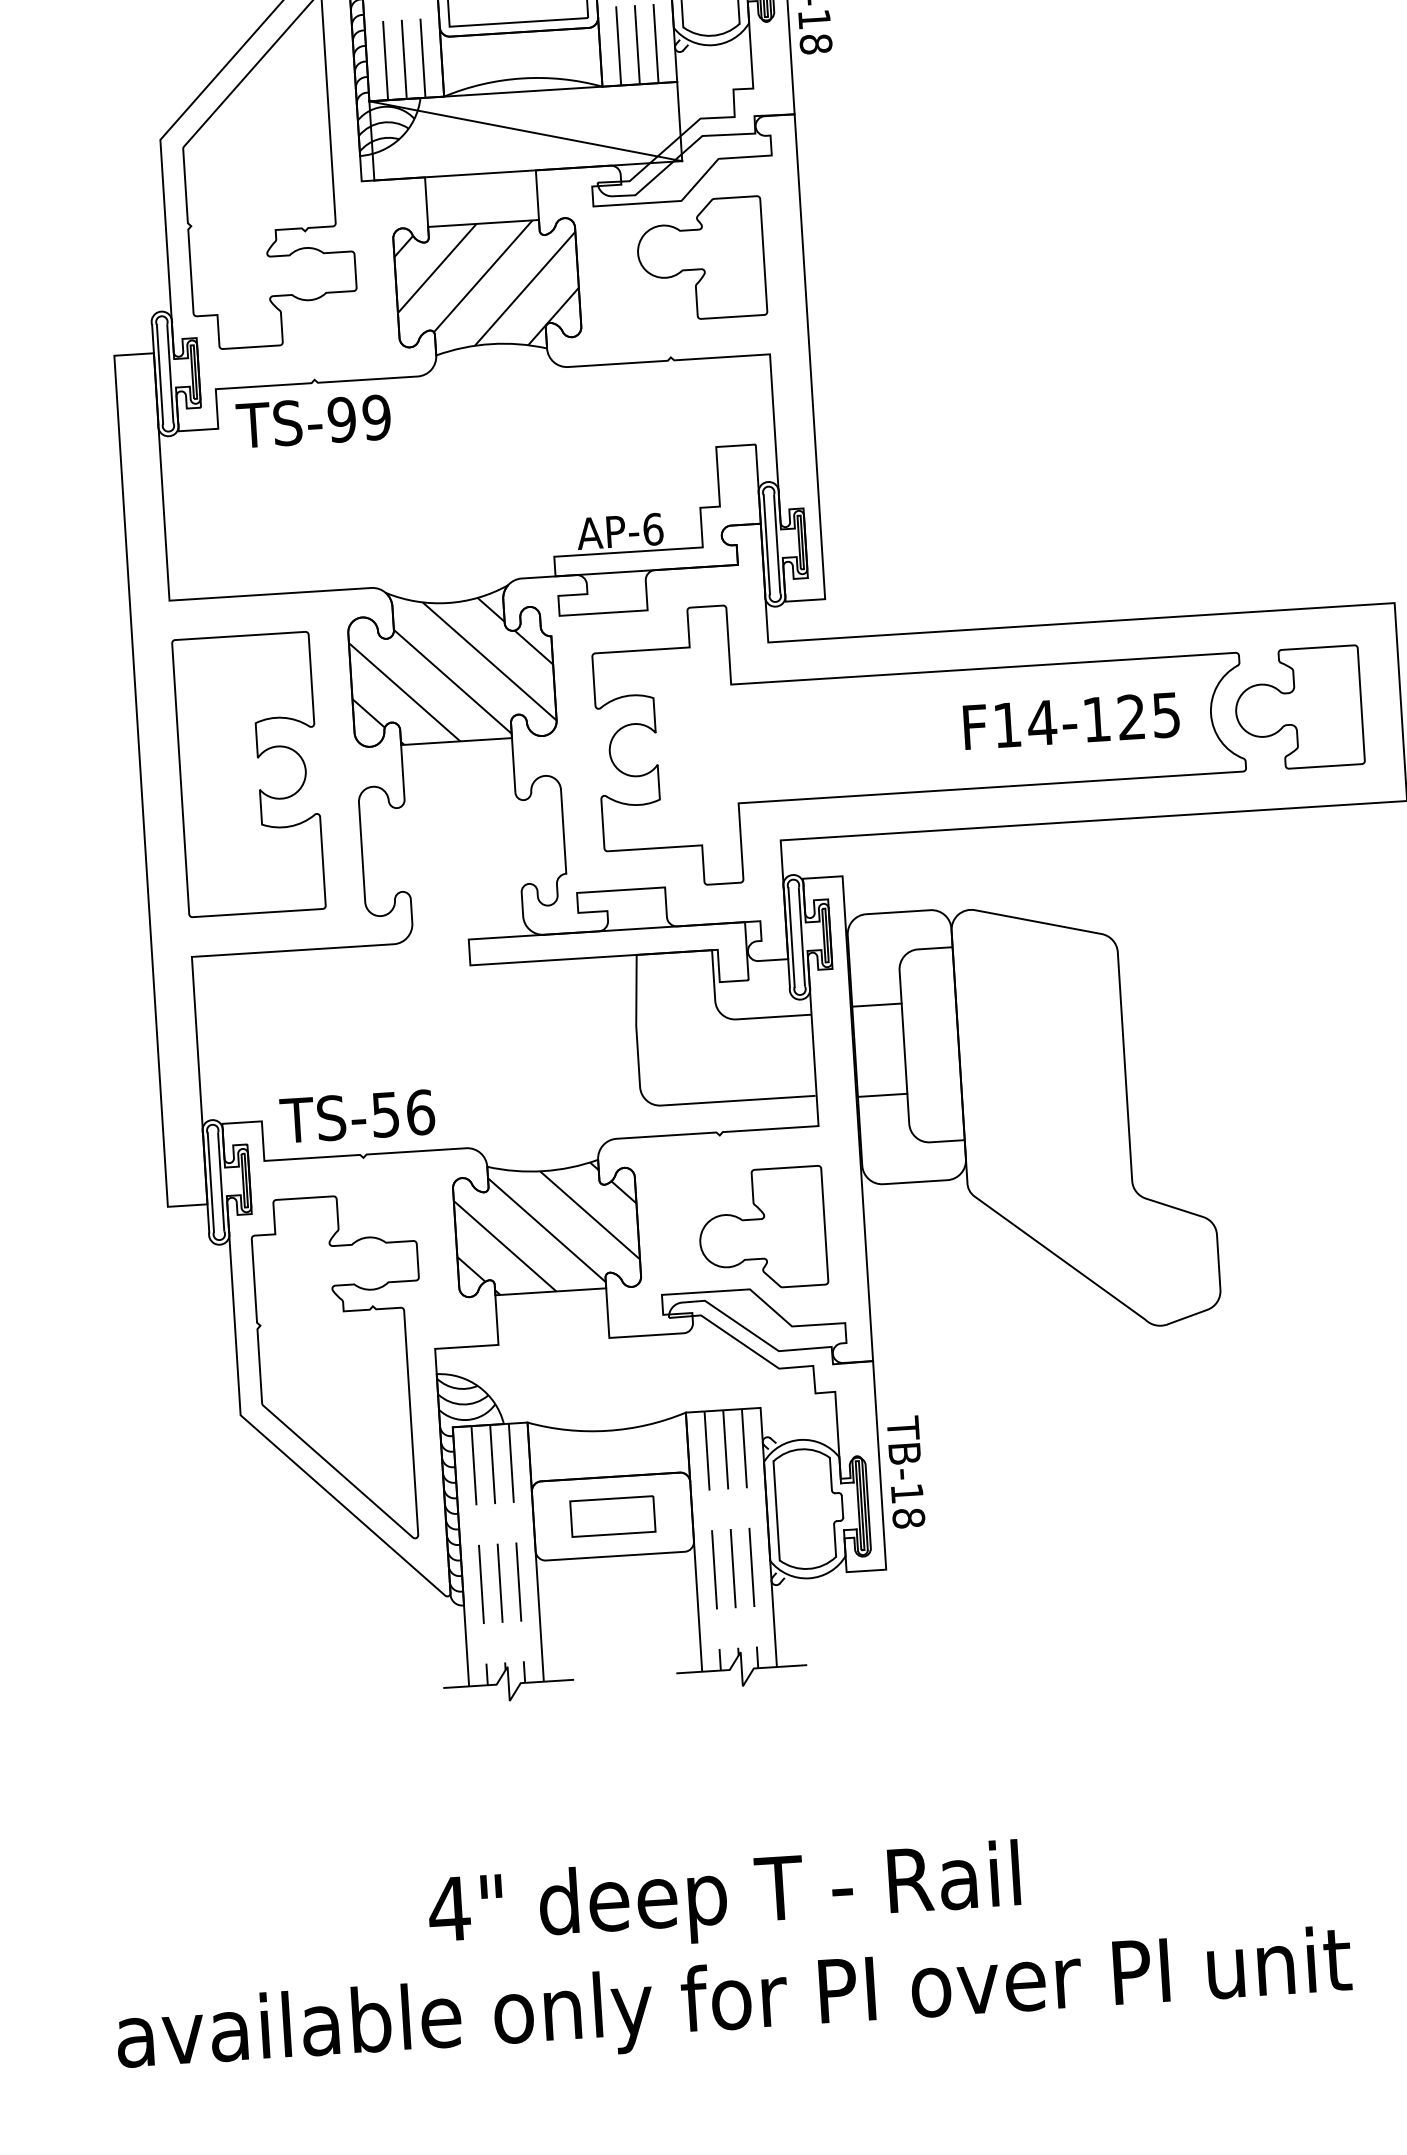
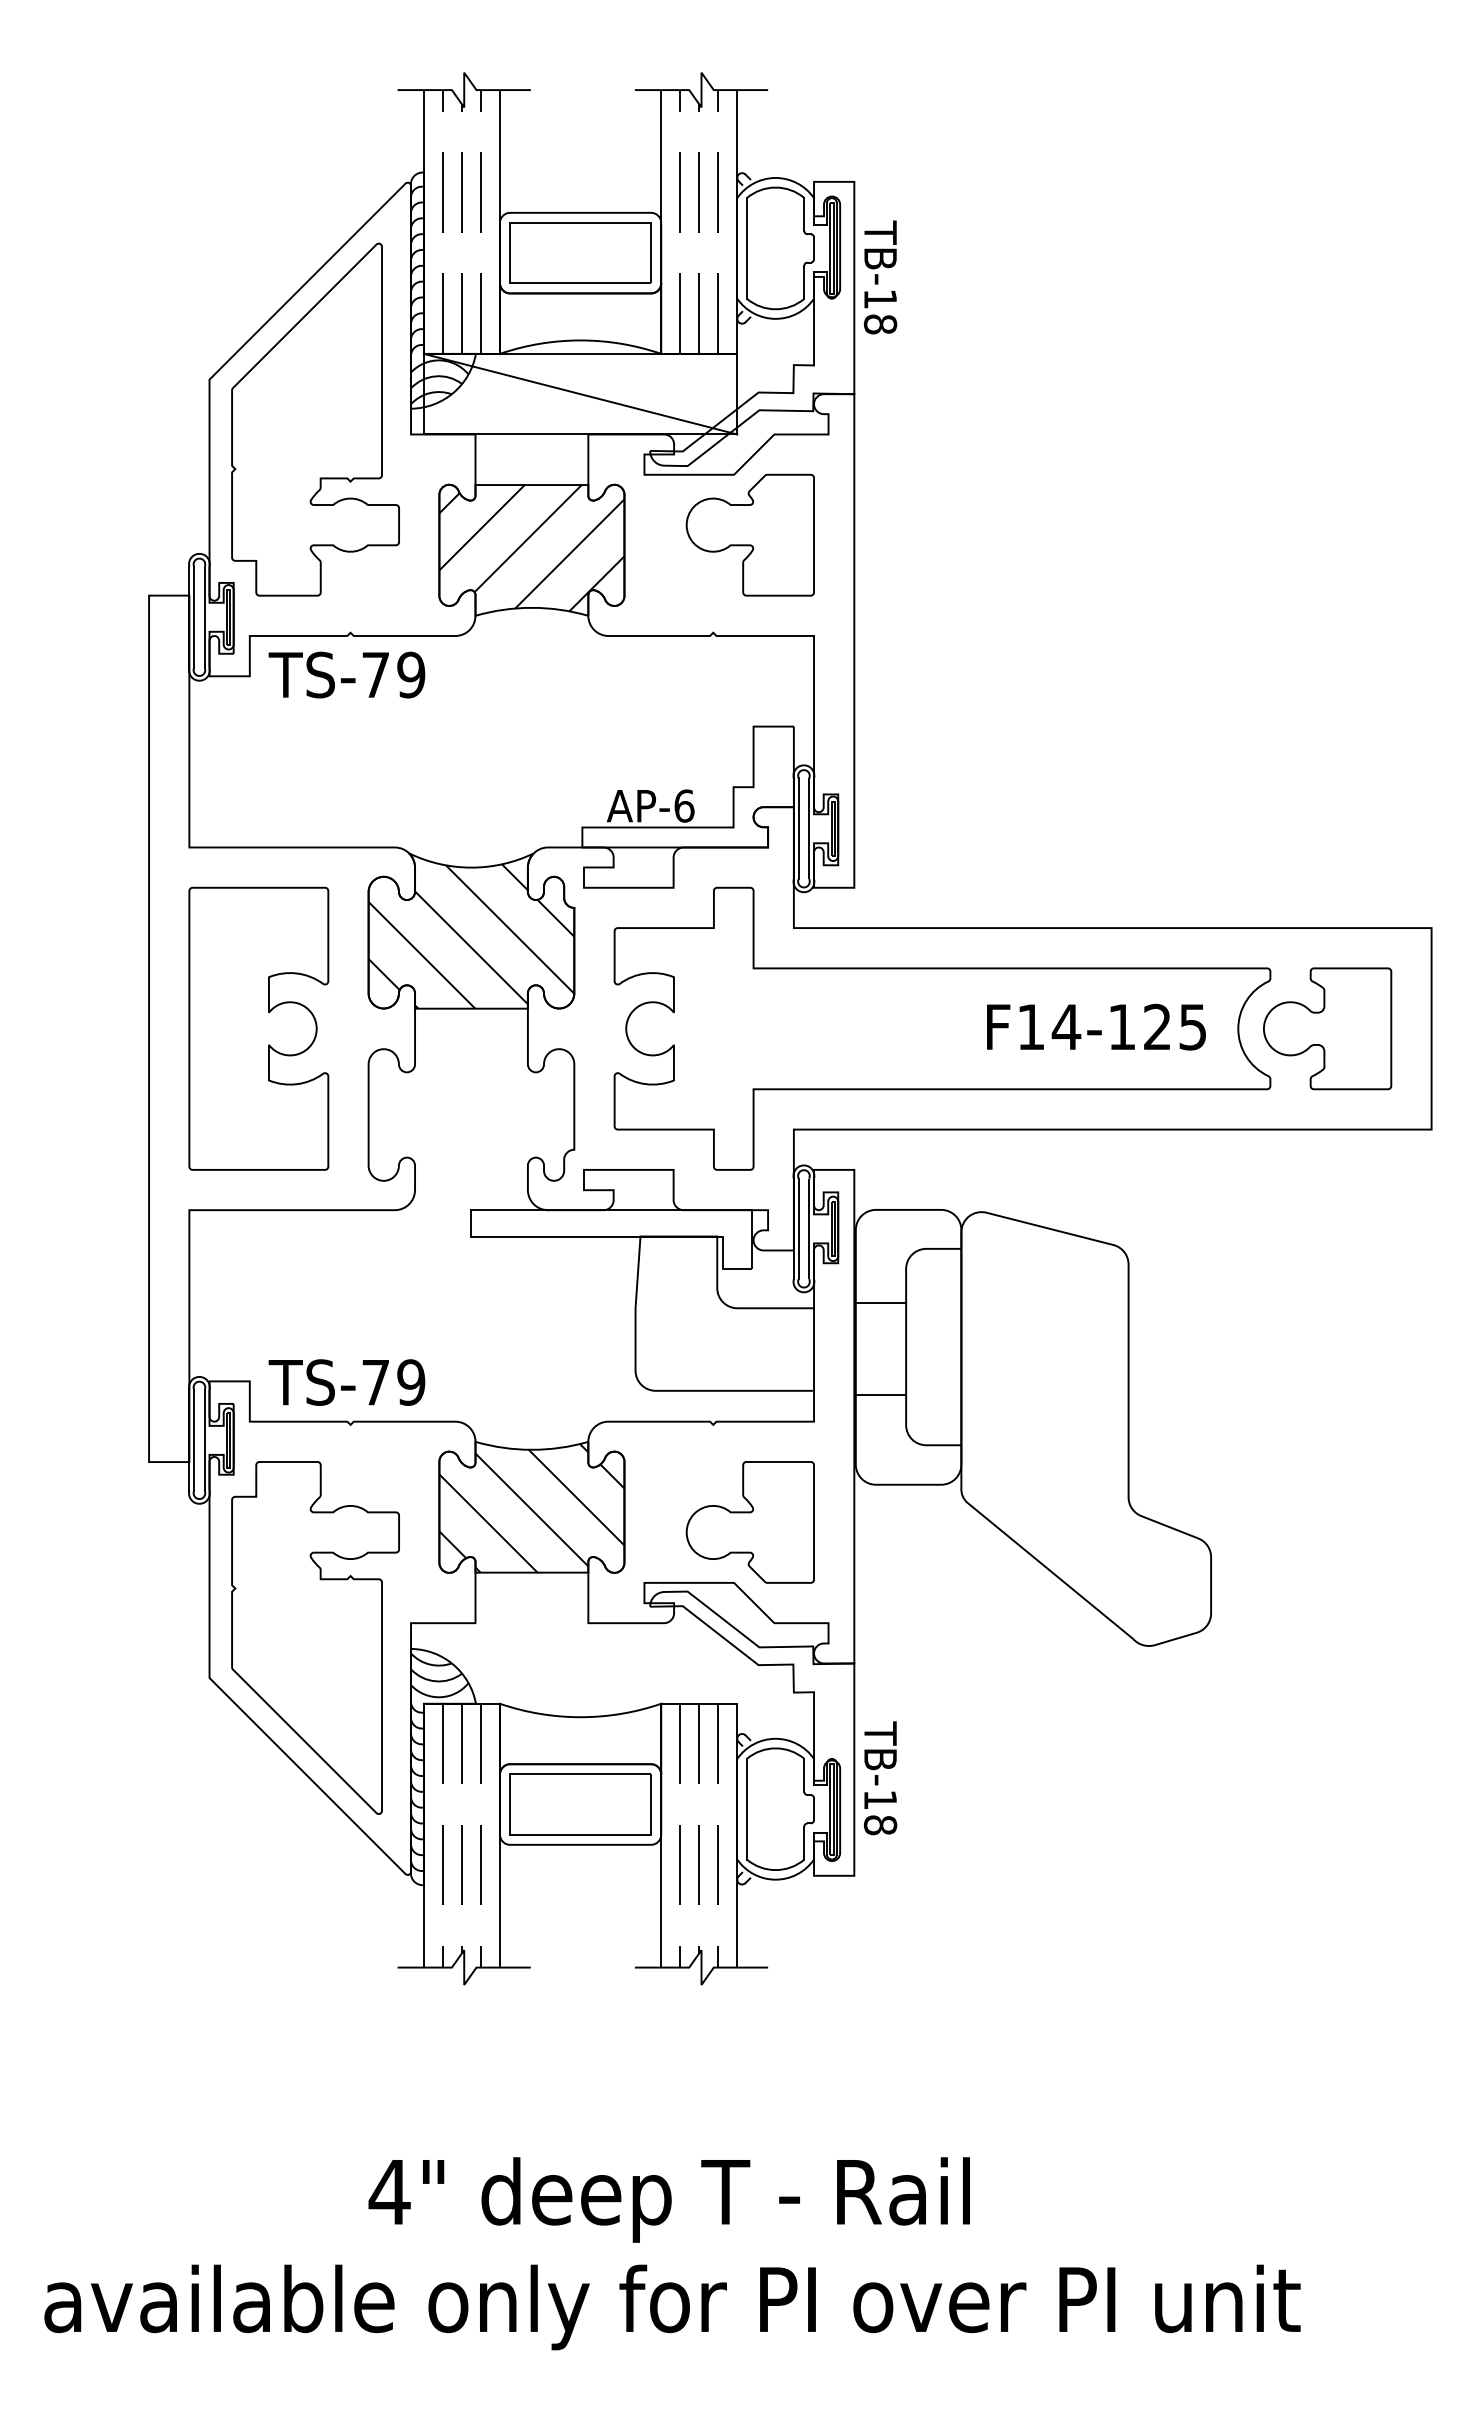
text: (341, 419) -> (375, 674), TS-99 -> TS-79
text: (403, 1113) -> (393, 1382), TS-56 -> TS-79
part: (612, 1516) -> (580, 1804), size x1.67

